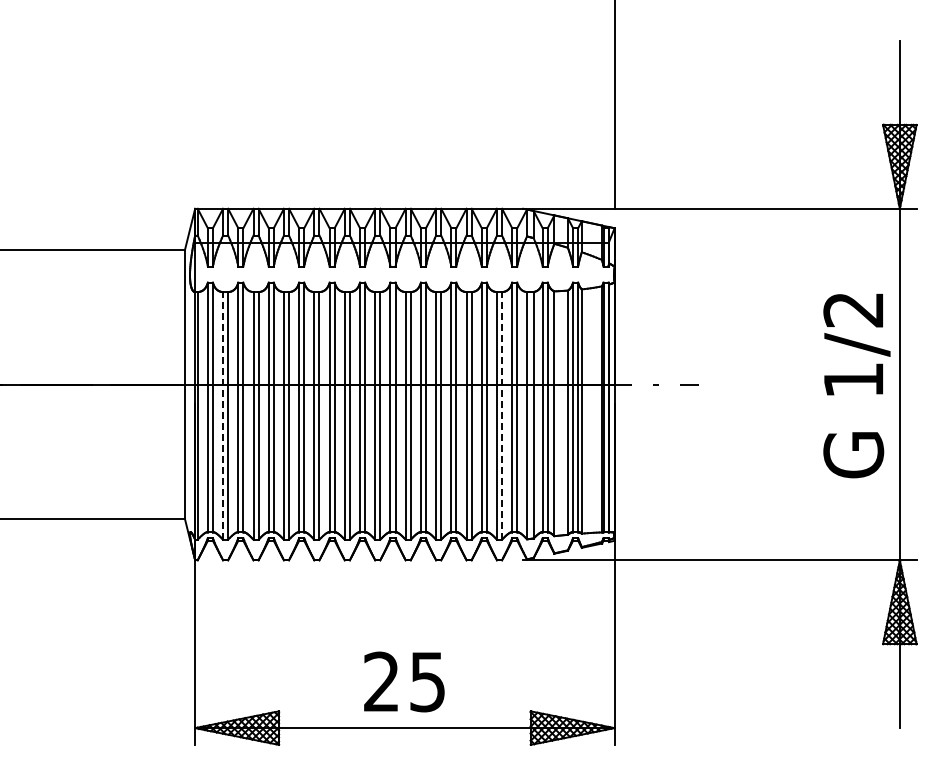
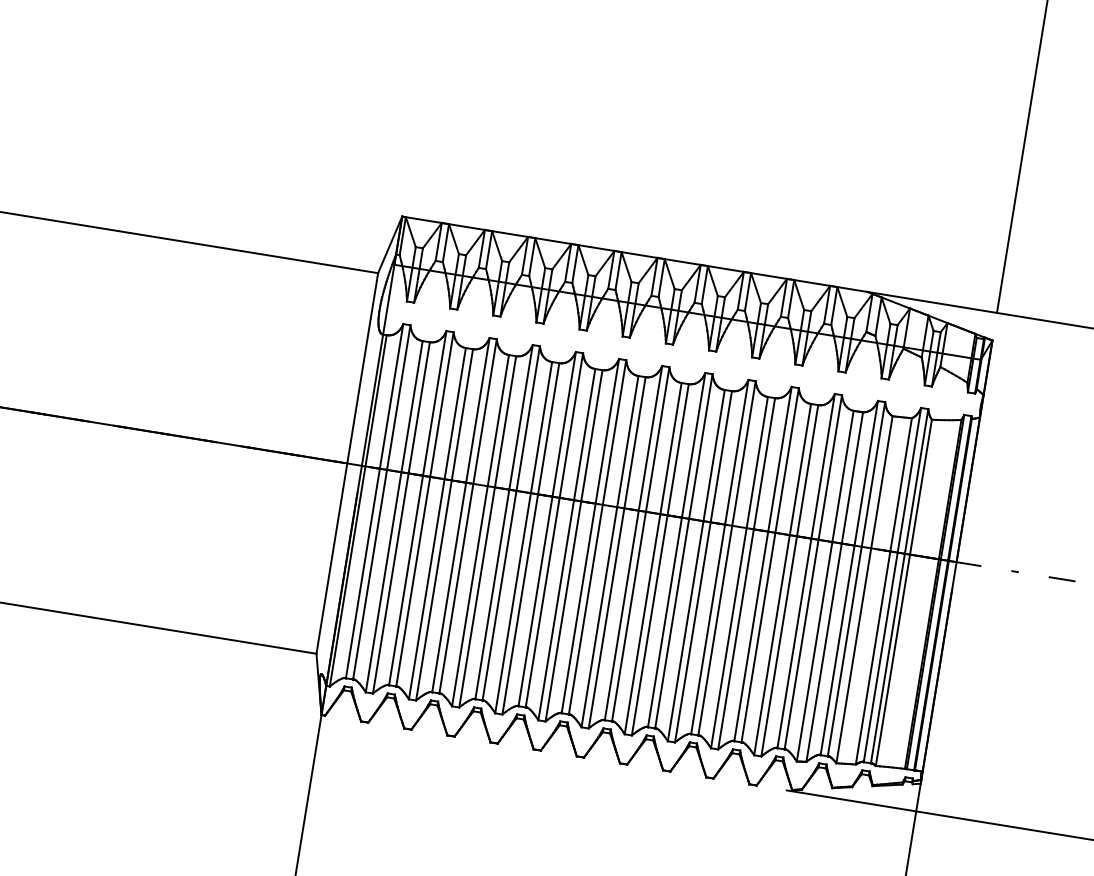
line: (223, 415) -> (394, 516), dashed -> solid
line: (502, 415) -> (790, 580), dashed -> solid

